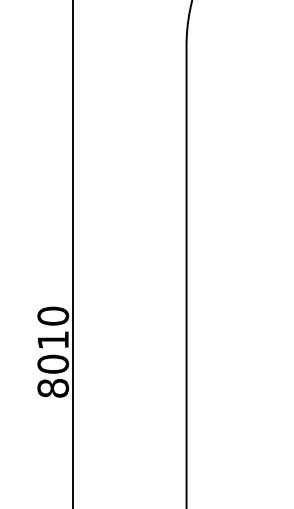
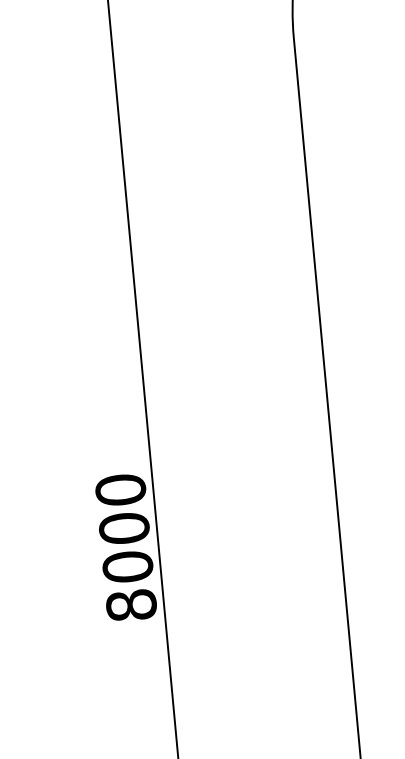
text: (53, 339) -> (124, 527), 8010 -> 8000

